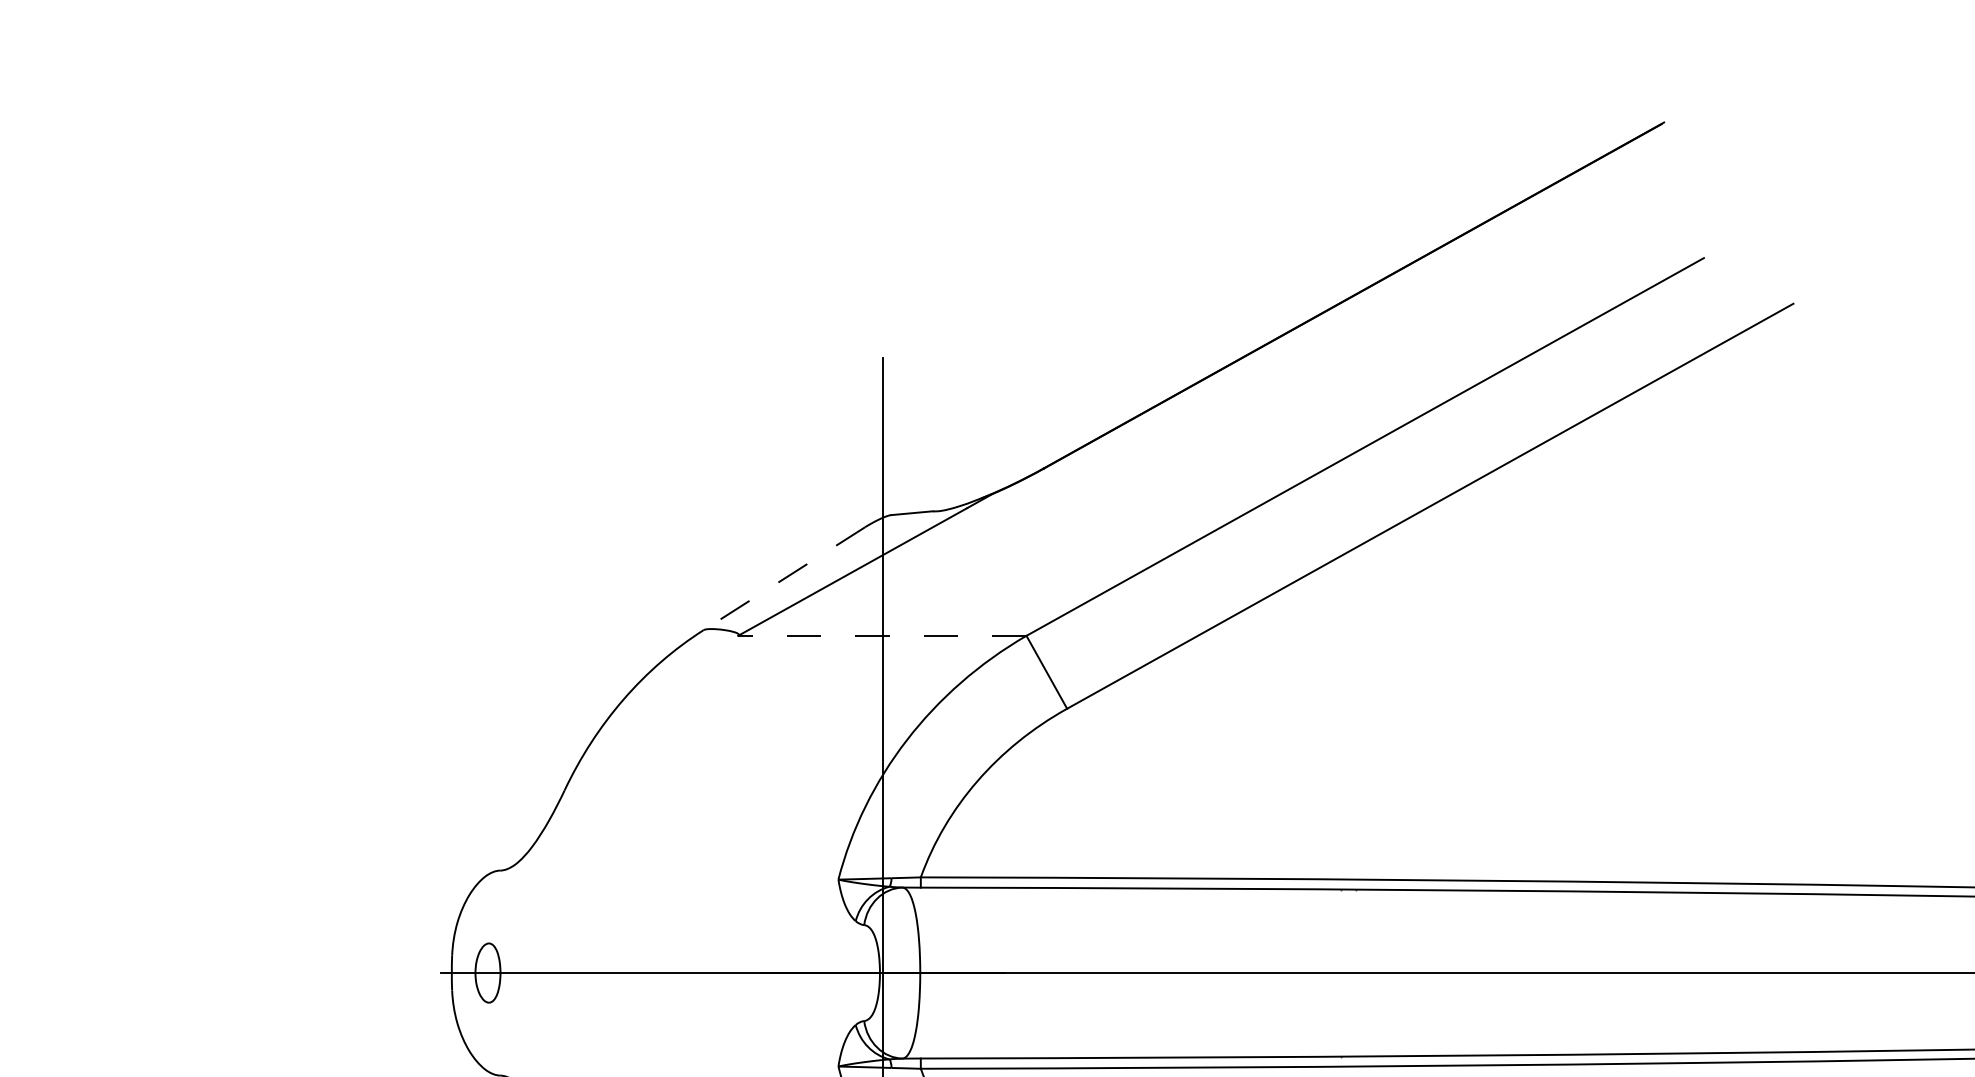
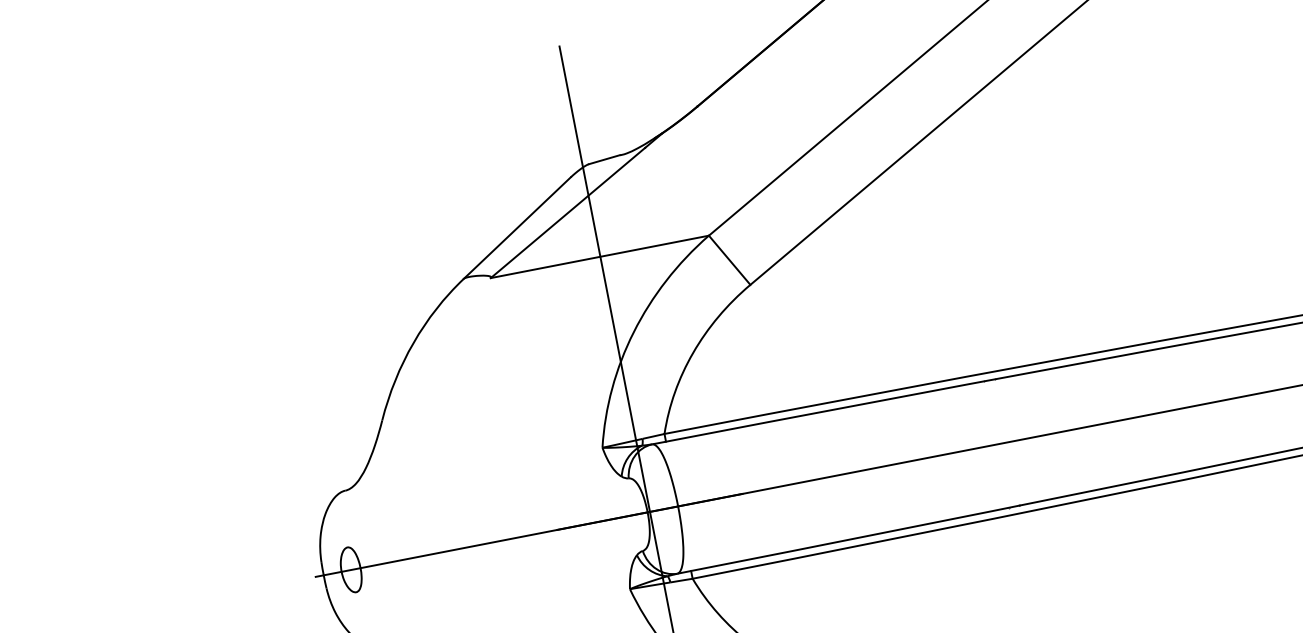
line: (784, 578) -> (517, 227), dashed -> solid
line: (881, 635) -> (599, 256), dashed -> solid

